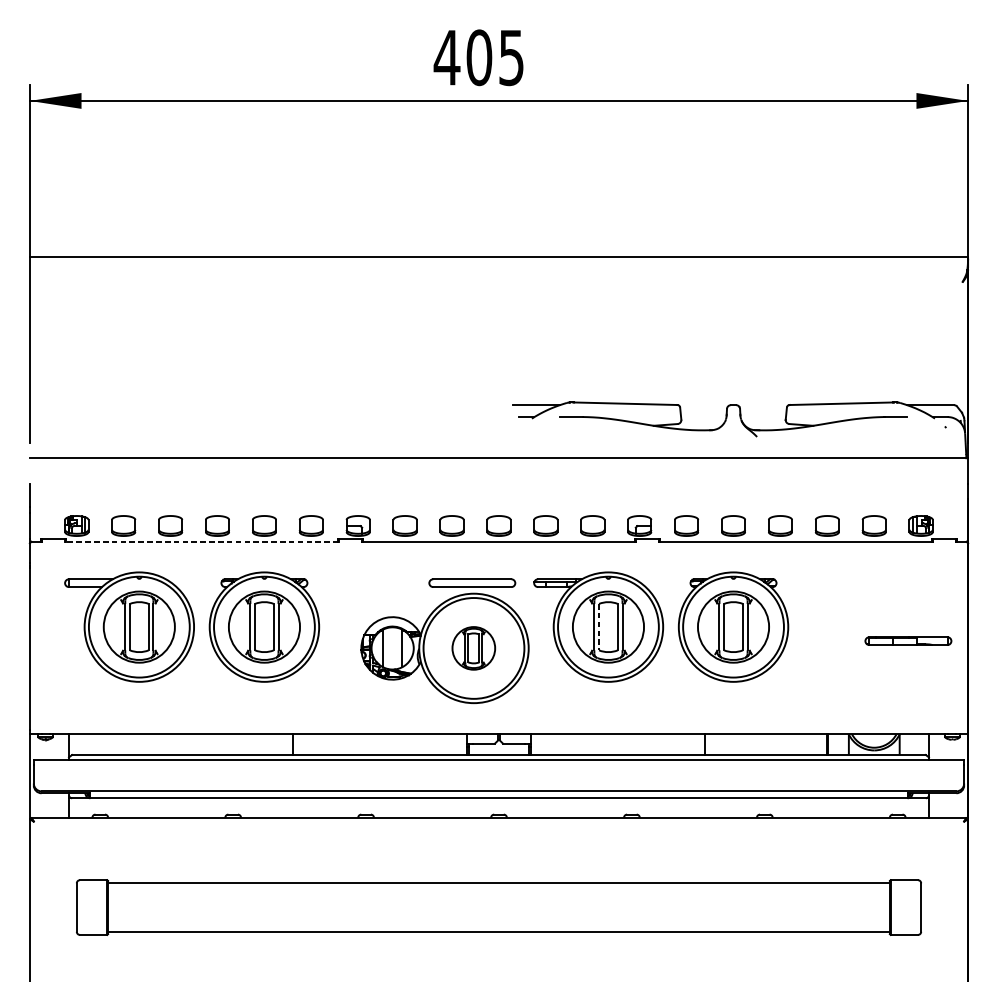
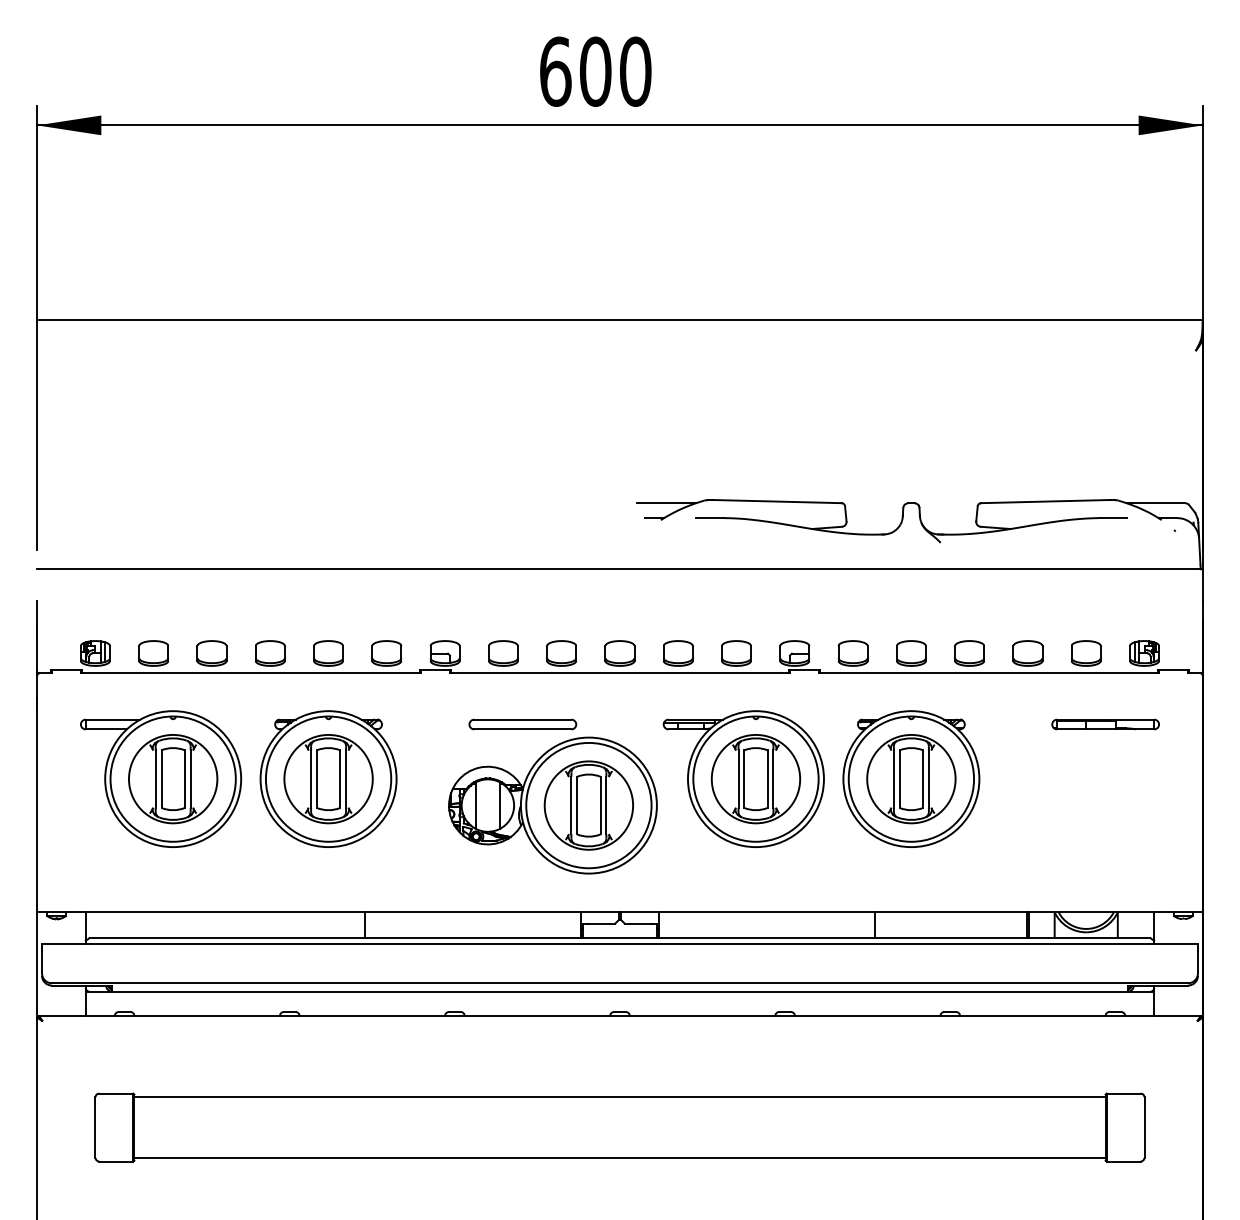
text: (478, 57) -> (594, 71), 405 -> 600
line: (201, 542) -> (250, 673), dashed -> solid
part: (472, 583) -> (522, 724), moved
line: (599, 627) -> (744, 779), dashed -> solid
part: (908, 641) -> (1105, 724), moved
part: (473, 648) -> (588, 805), size x1.67

